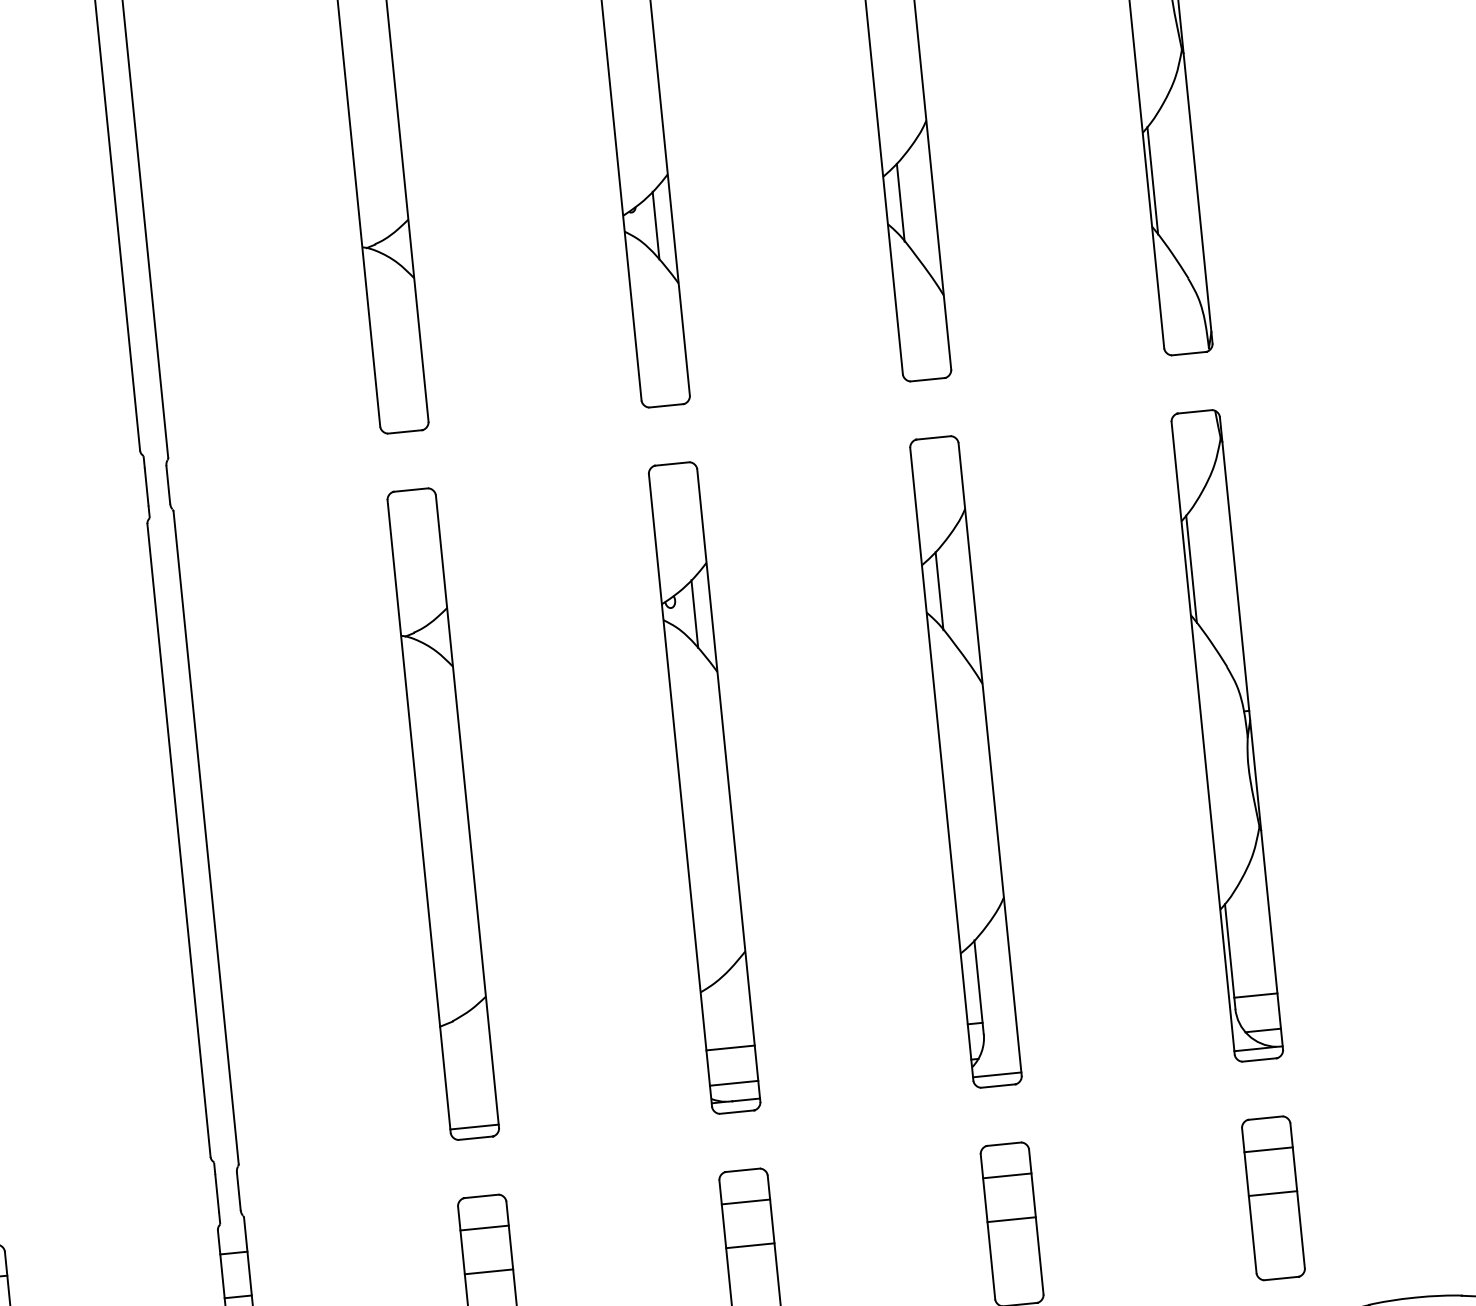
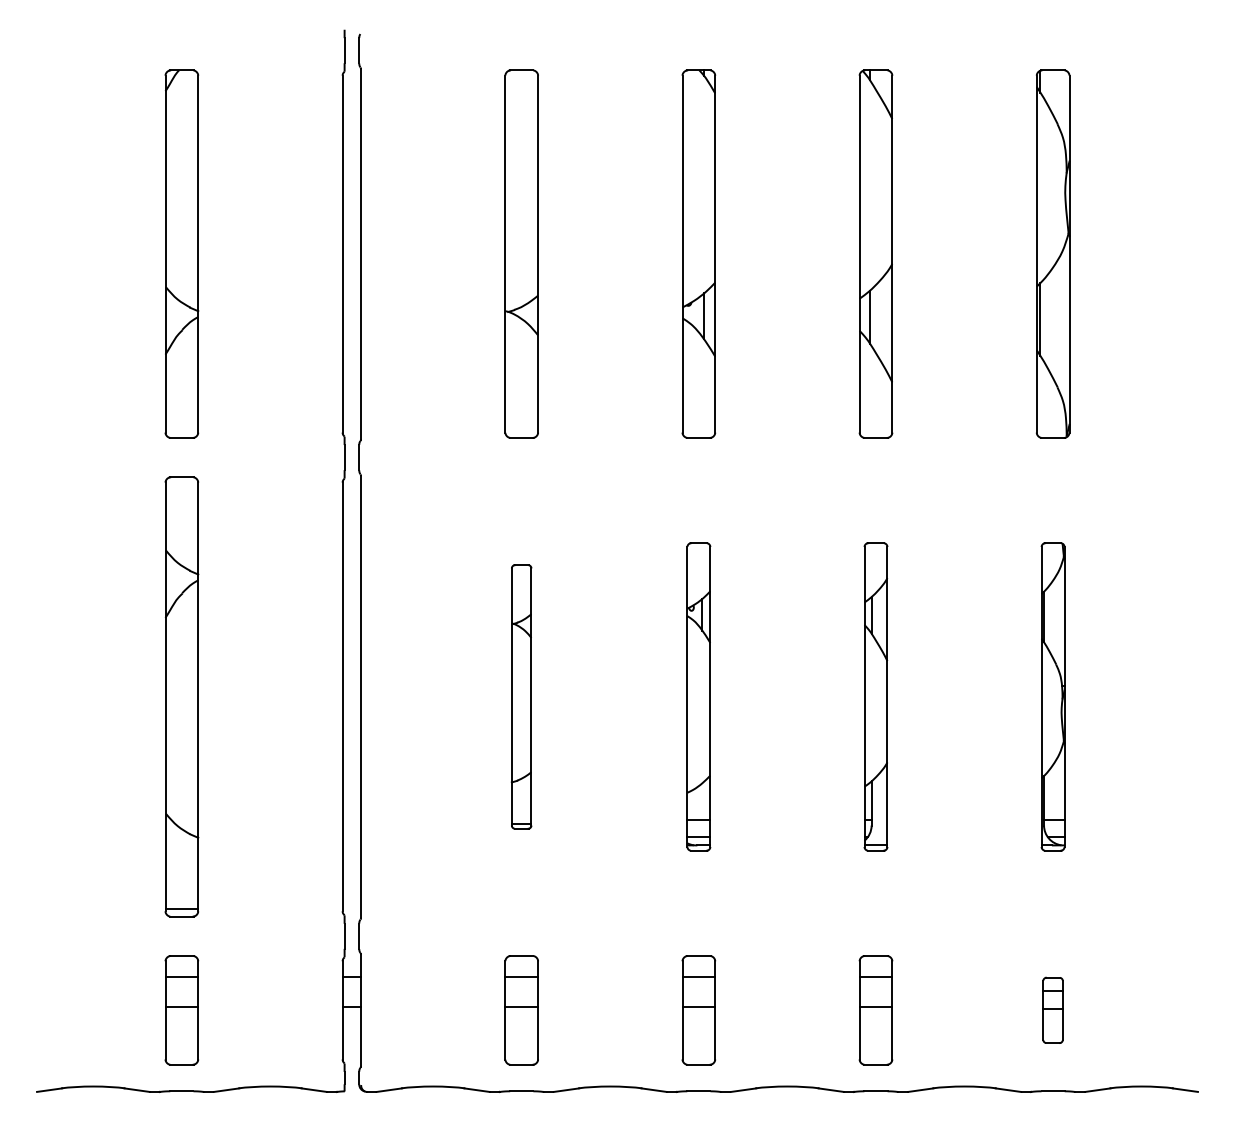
part: (1226, 735) -> (1052, 696), size x0.7
part: (965, 761) -> (875, 696), size x0.7
part: (704, 787) -> (698, 696), size x0.7
part: (442, 813) -> (521, 696), size x0.6
part: (1272, 1198) -> (1052, 1010), size x0.6

